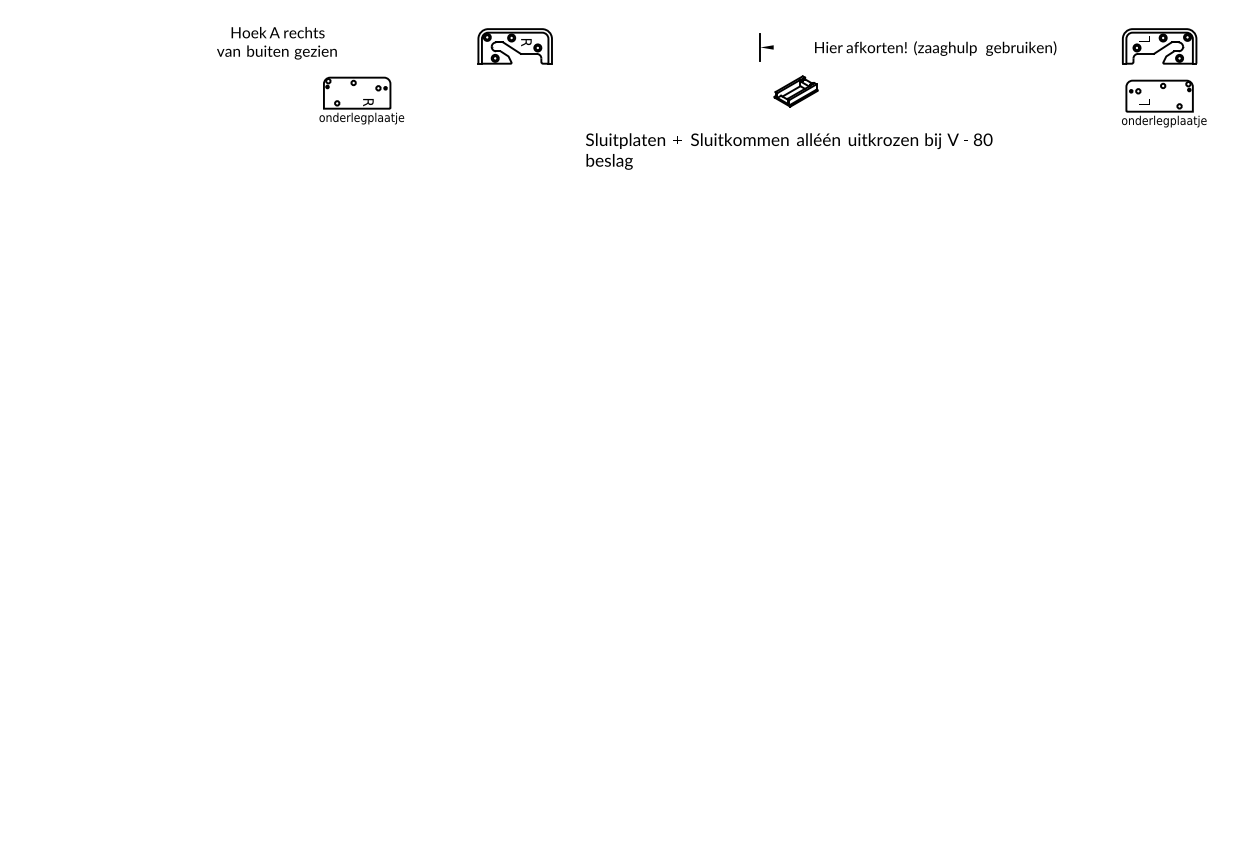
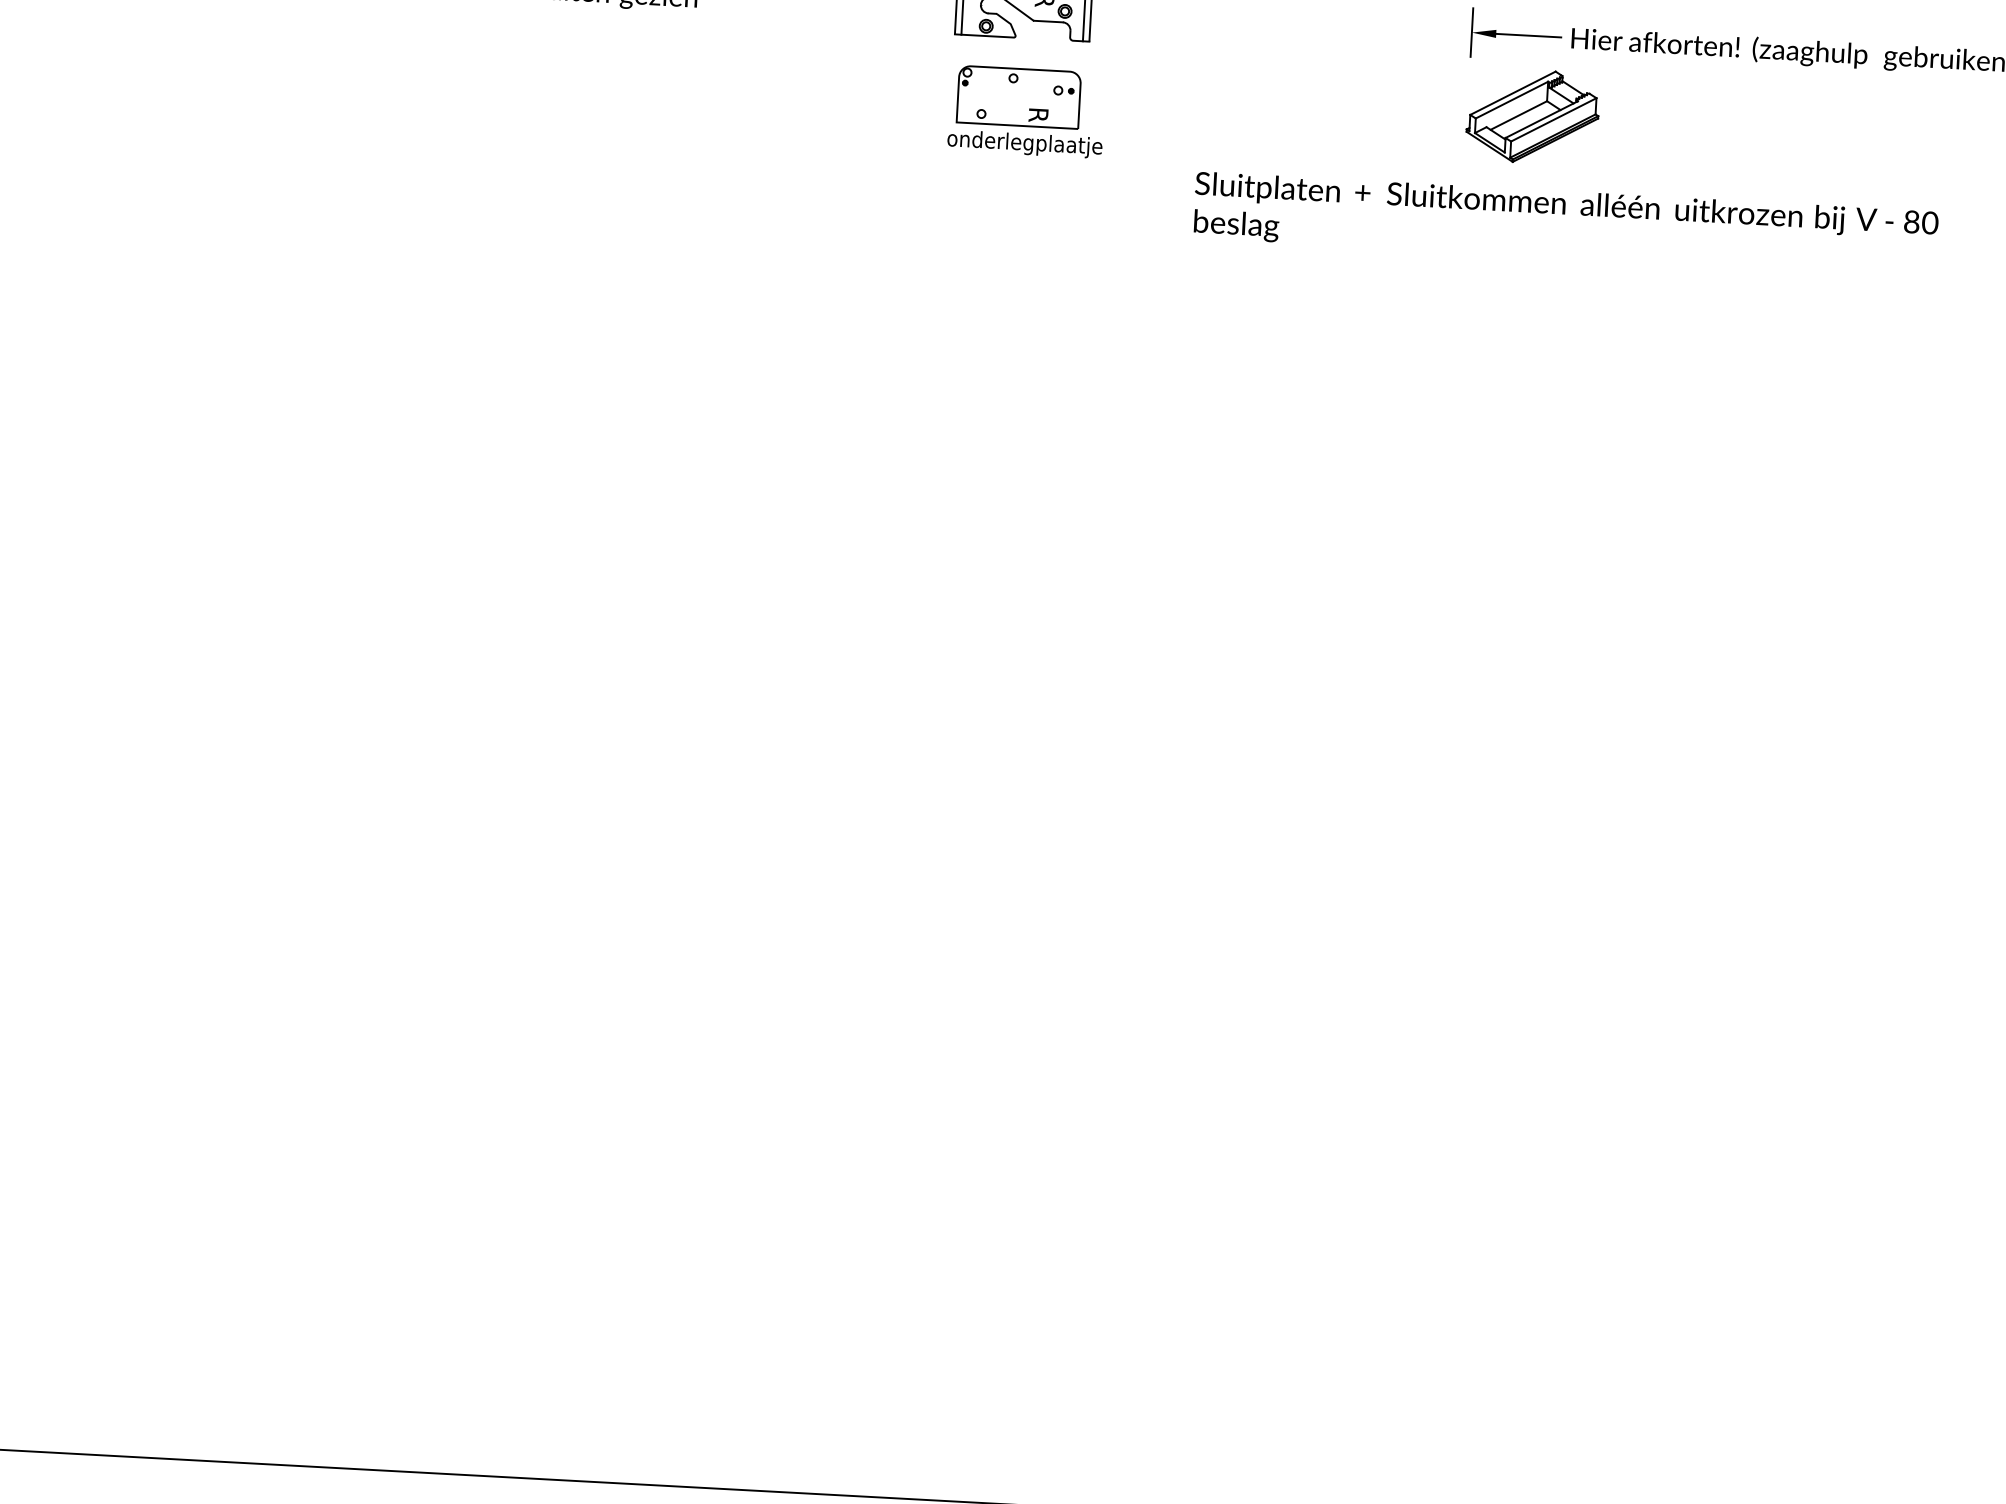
line: (791, 47) -> (1528, 35), added
part: (795, 91) -> (1531, 116), size x1.67
part: (361, 100) -> (1026, 111), moved
text: (789, 151) -> (1566, 224), moved

